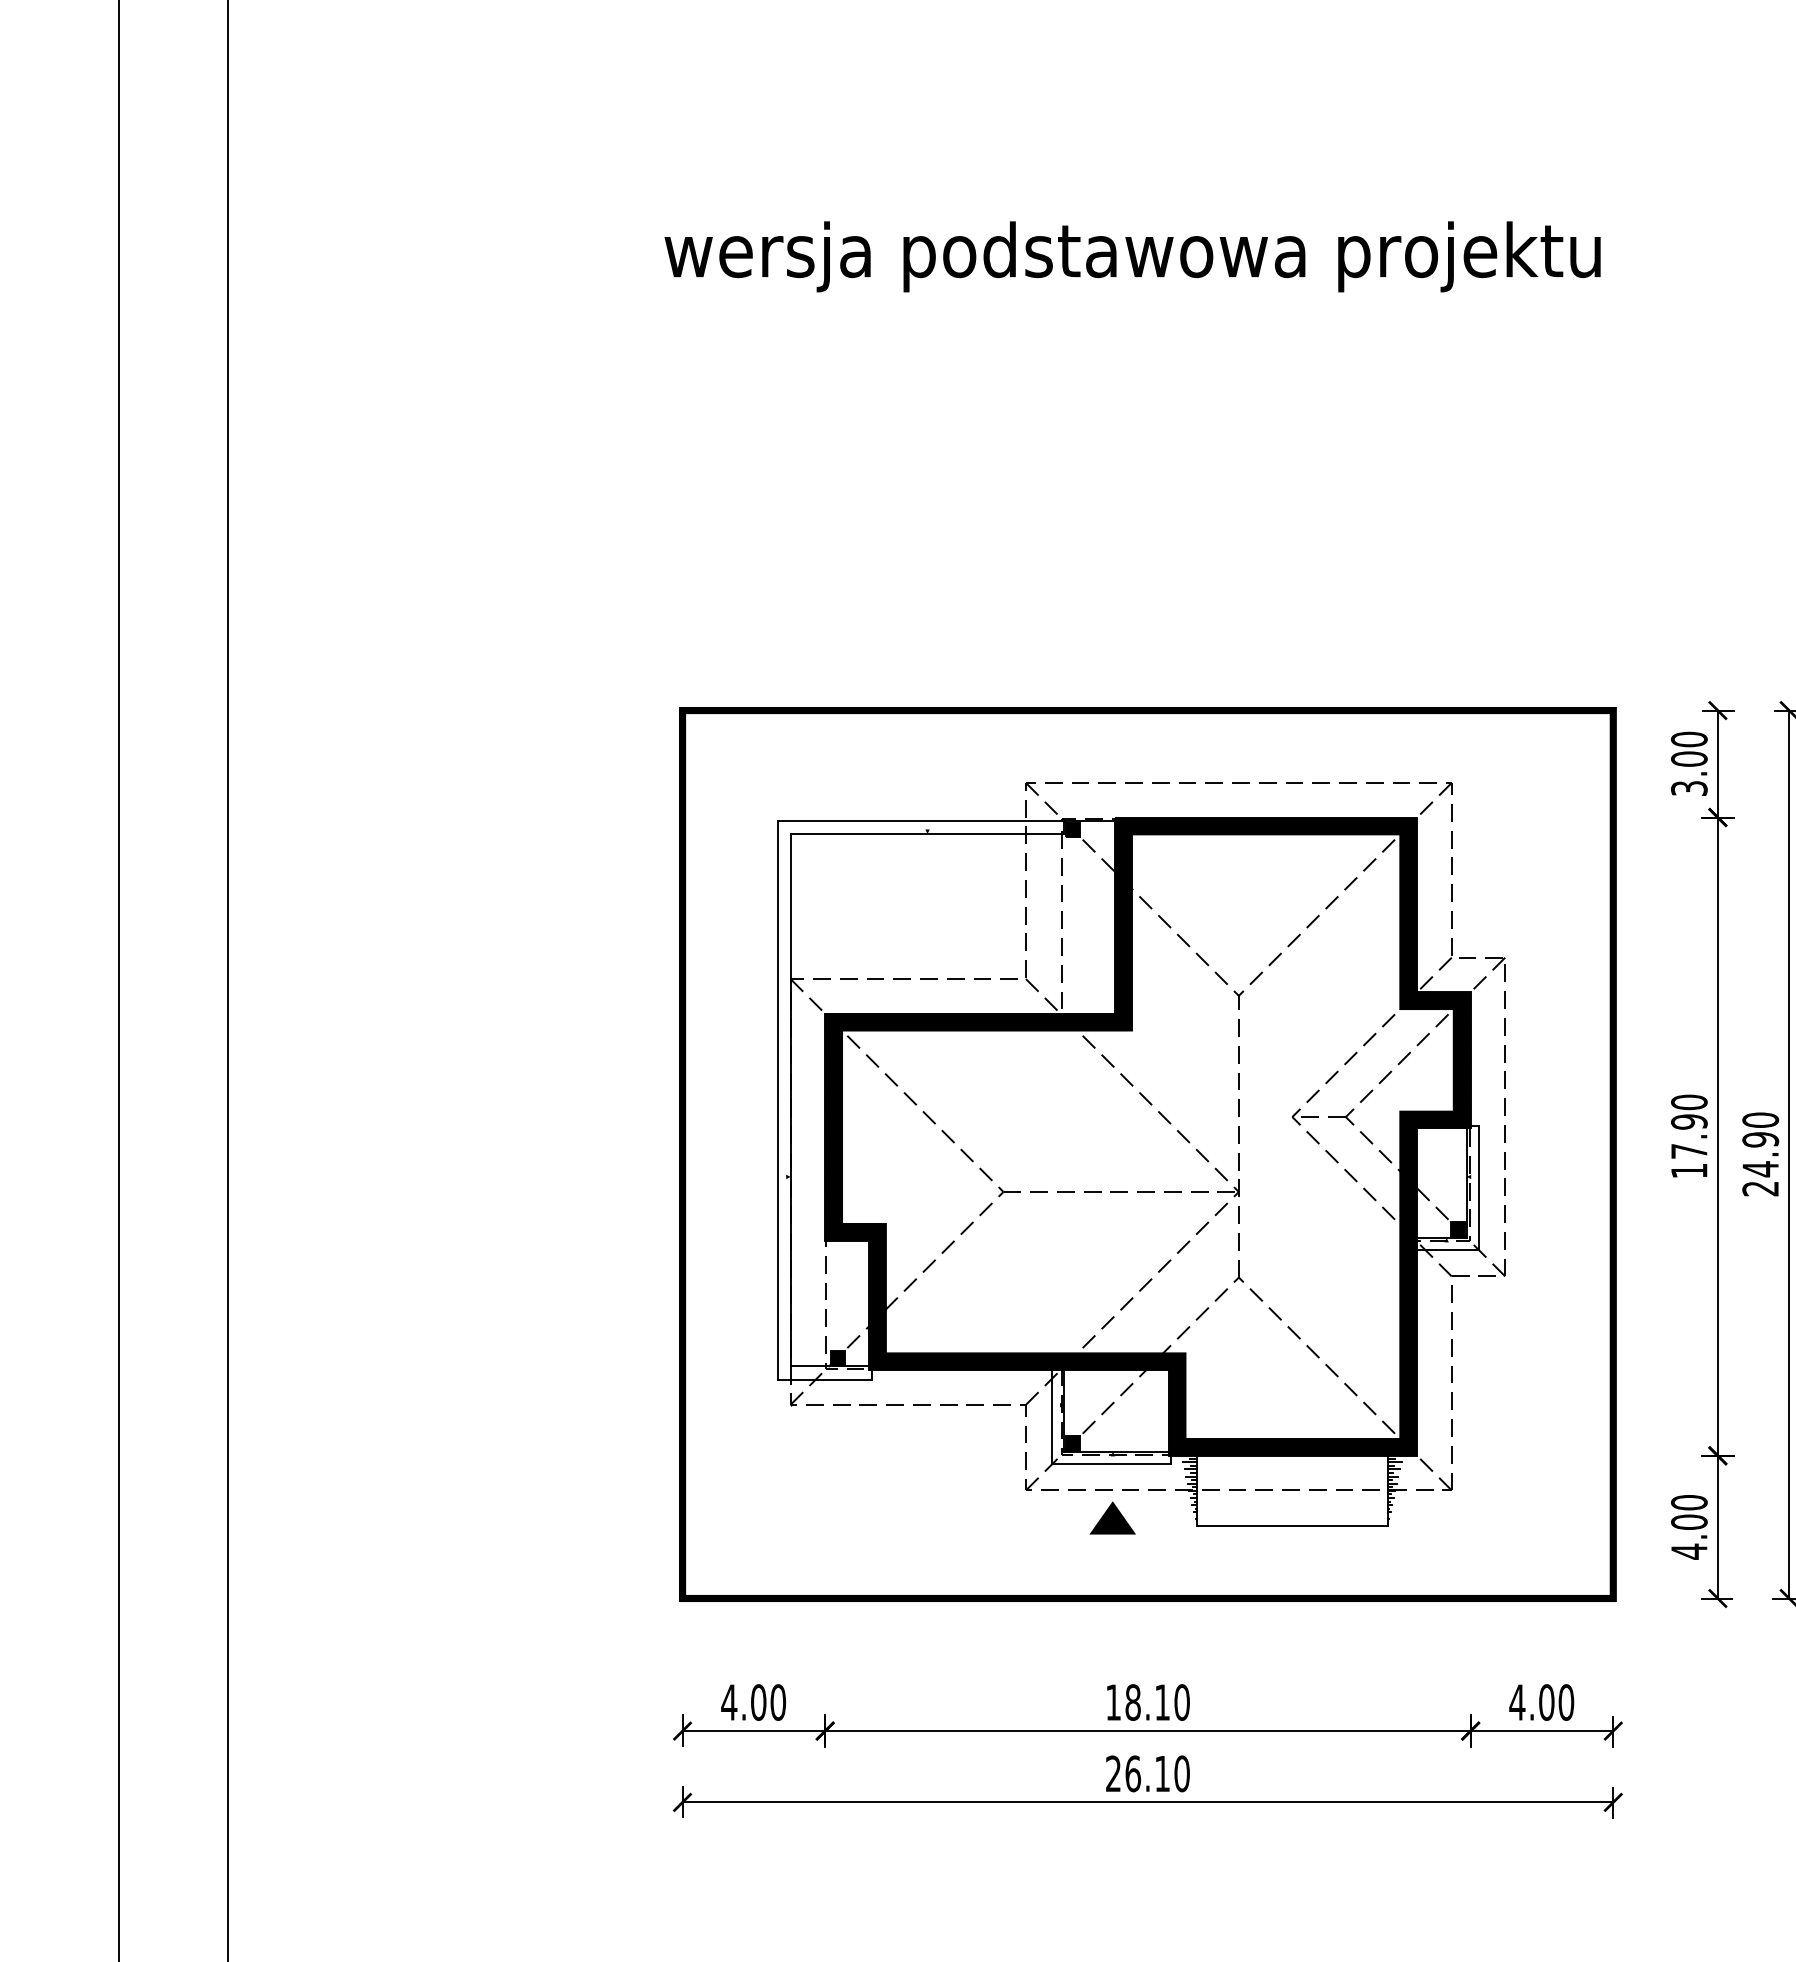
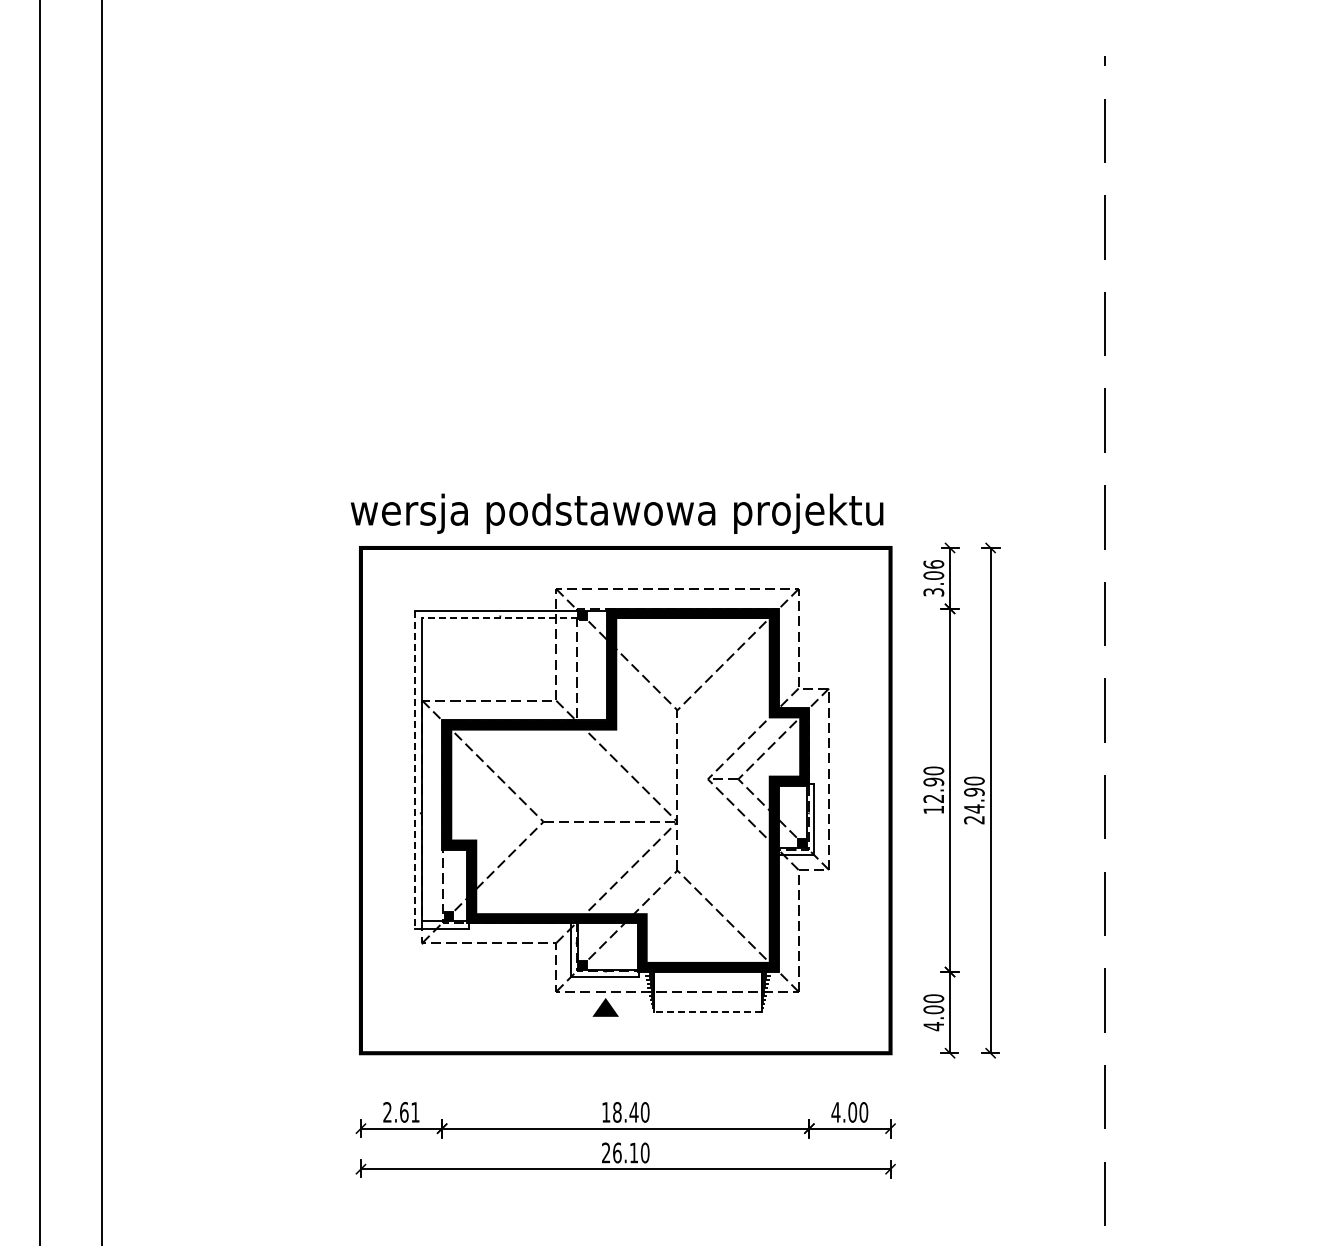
text: (1131, 256) -> (616, 513), moved
text: (1688, 739) -> (933, 564), 3.00 -> 3.06
line: (927, 834) -> (500, 618), solid -> dashed
line: (778, 1099) -> (415, 769), solid -> dashed
text: (1688, 1150) -> (933, 798), 17.90 -> 12.90
line: (1291, 1526) -> (707, 1012), solid -> dashed
text: (752, 1702) -> (400, 1112), 4.00 -> 2.61
text: (1161, 1702) -> (633, 1112), 18.10 -> 18.40

